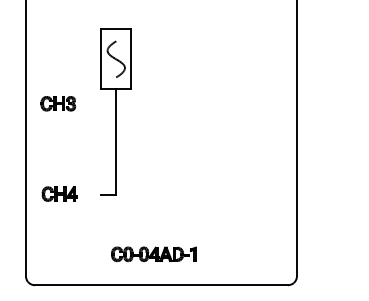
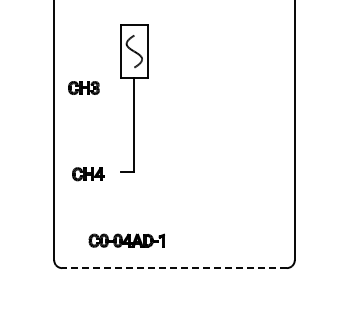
part: (57, 103) -> (83, 87), moved
part: (116, 112) -> (134, 98), moved
part: (60, 194) -> (88, 174), moved
part: (153, 254) -> (126, 240), moved
line: (160, 285) -> (173, 268), solid -> dashed

